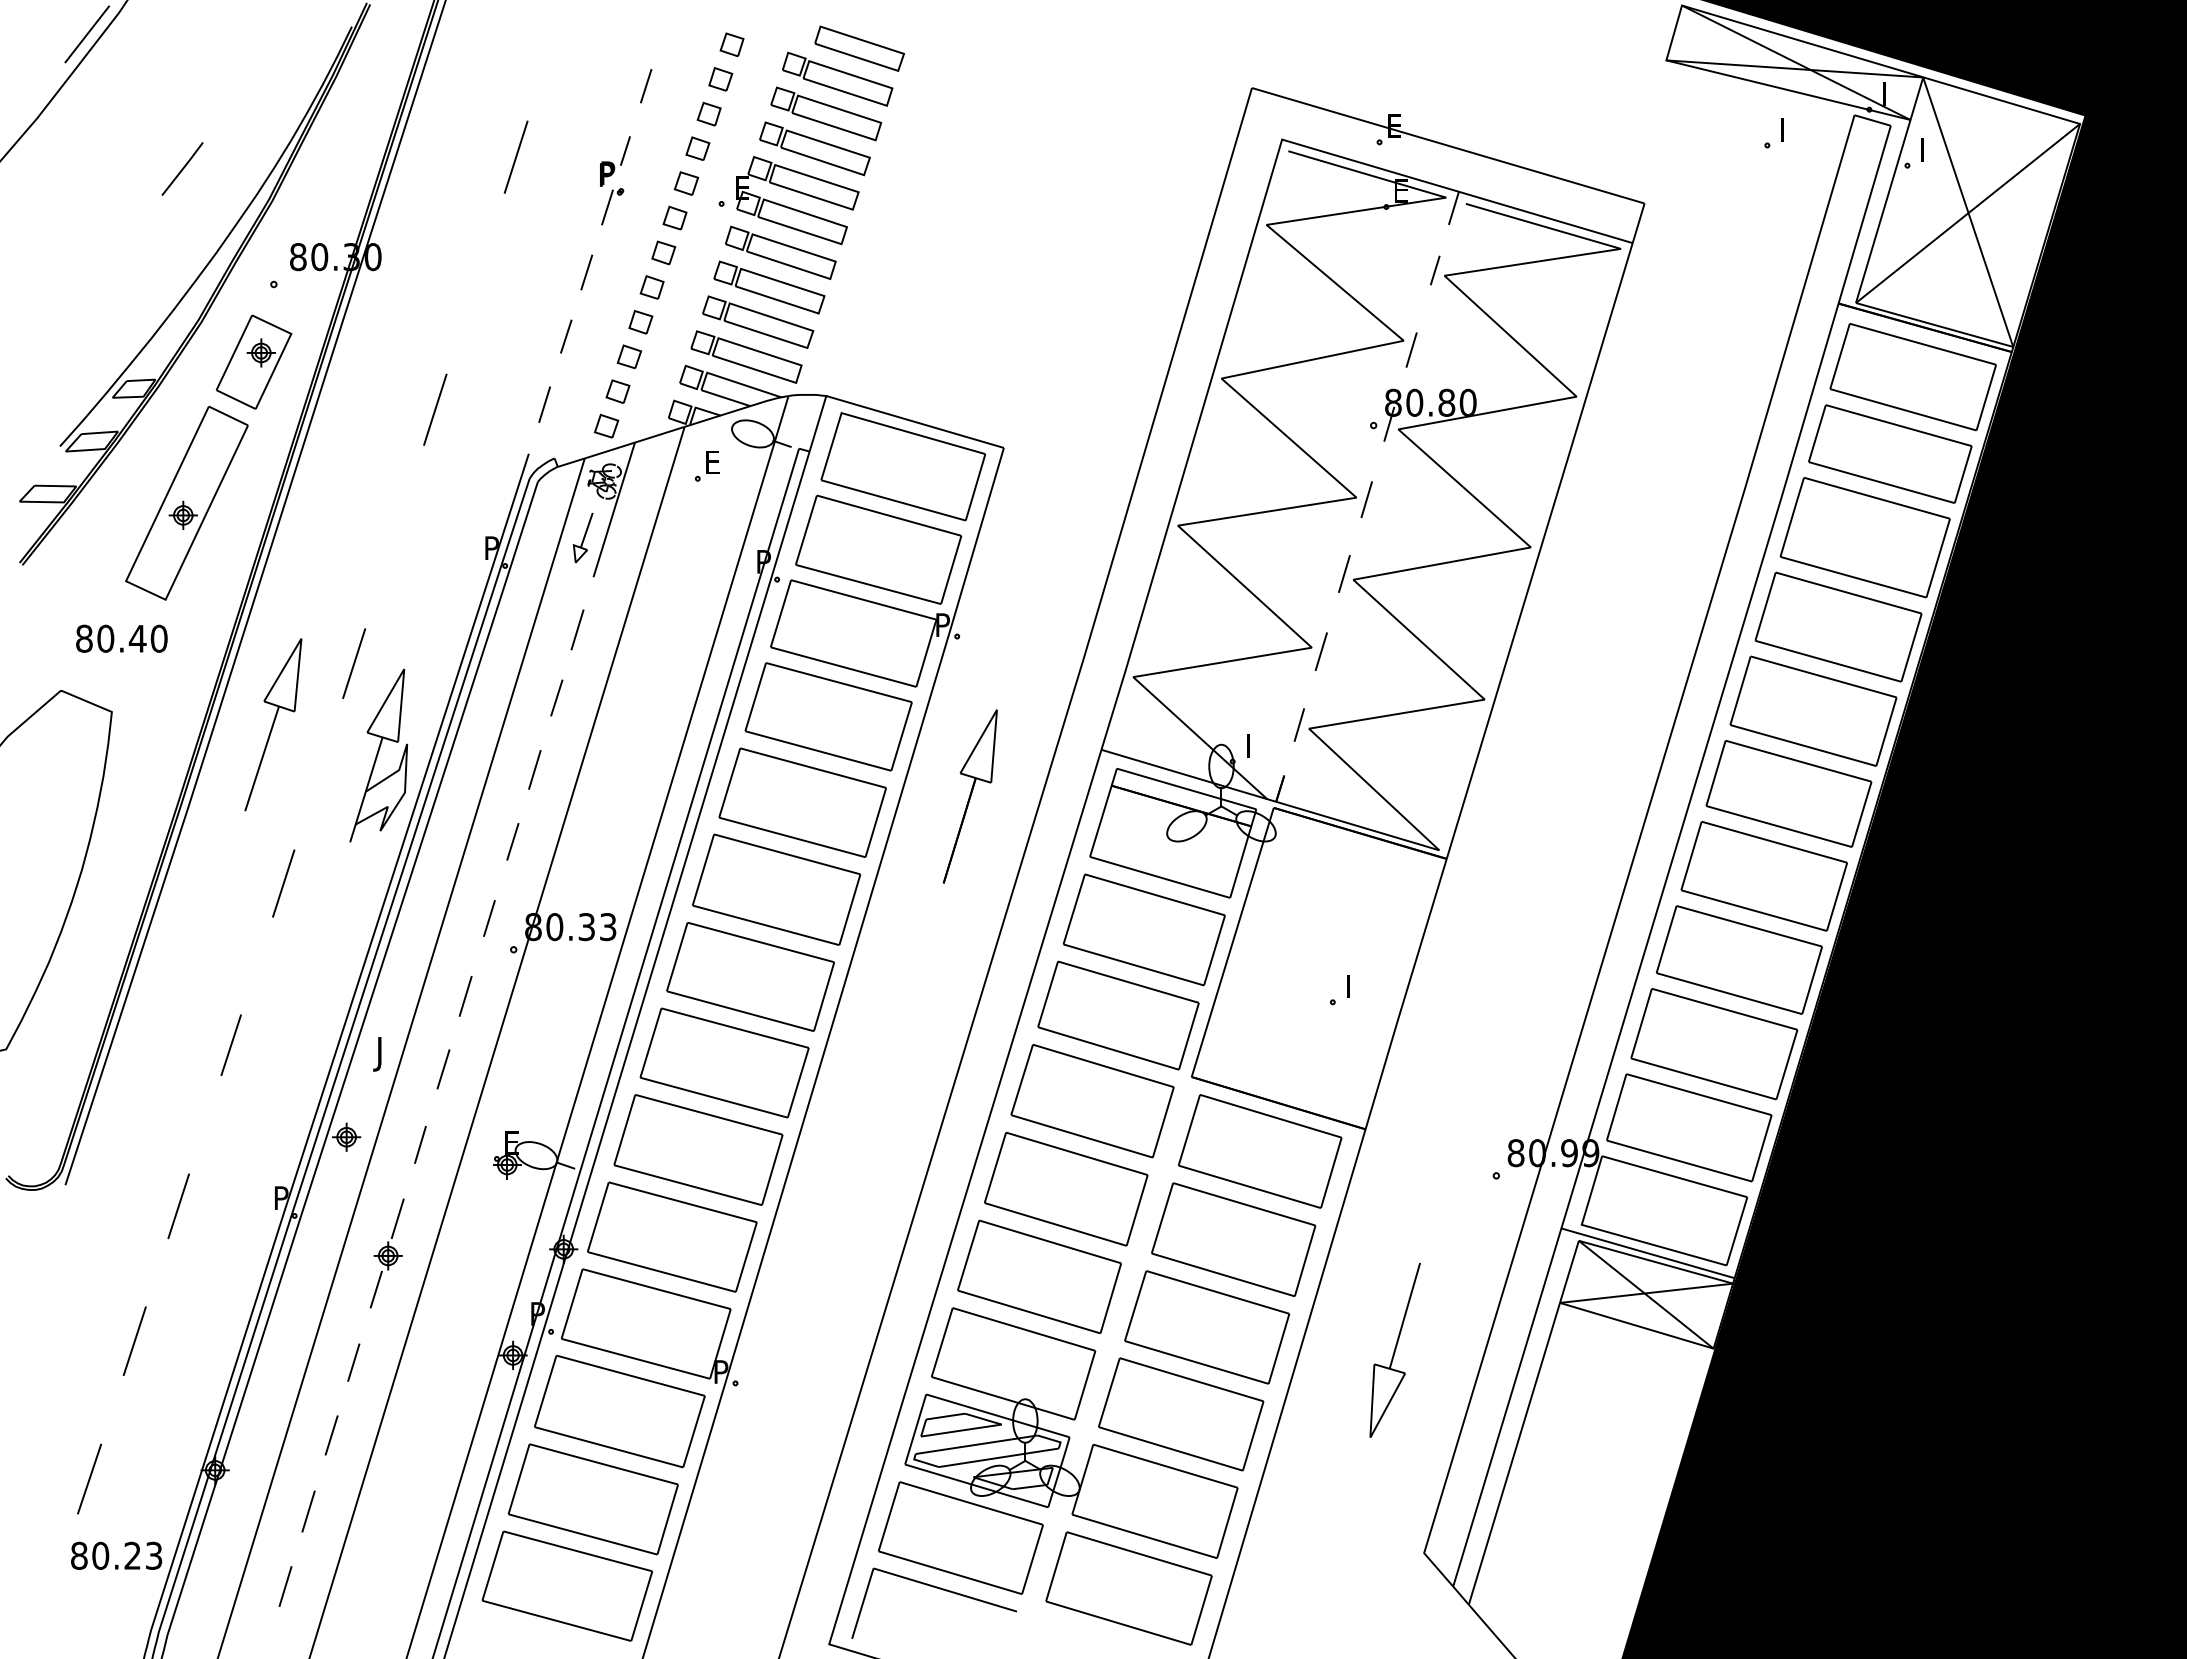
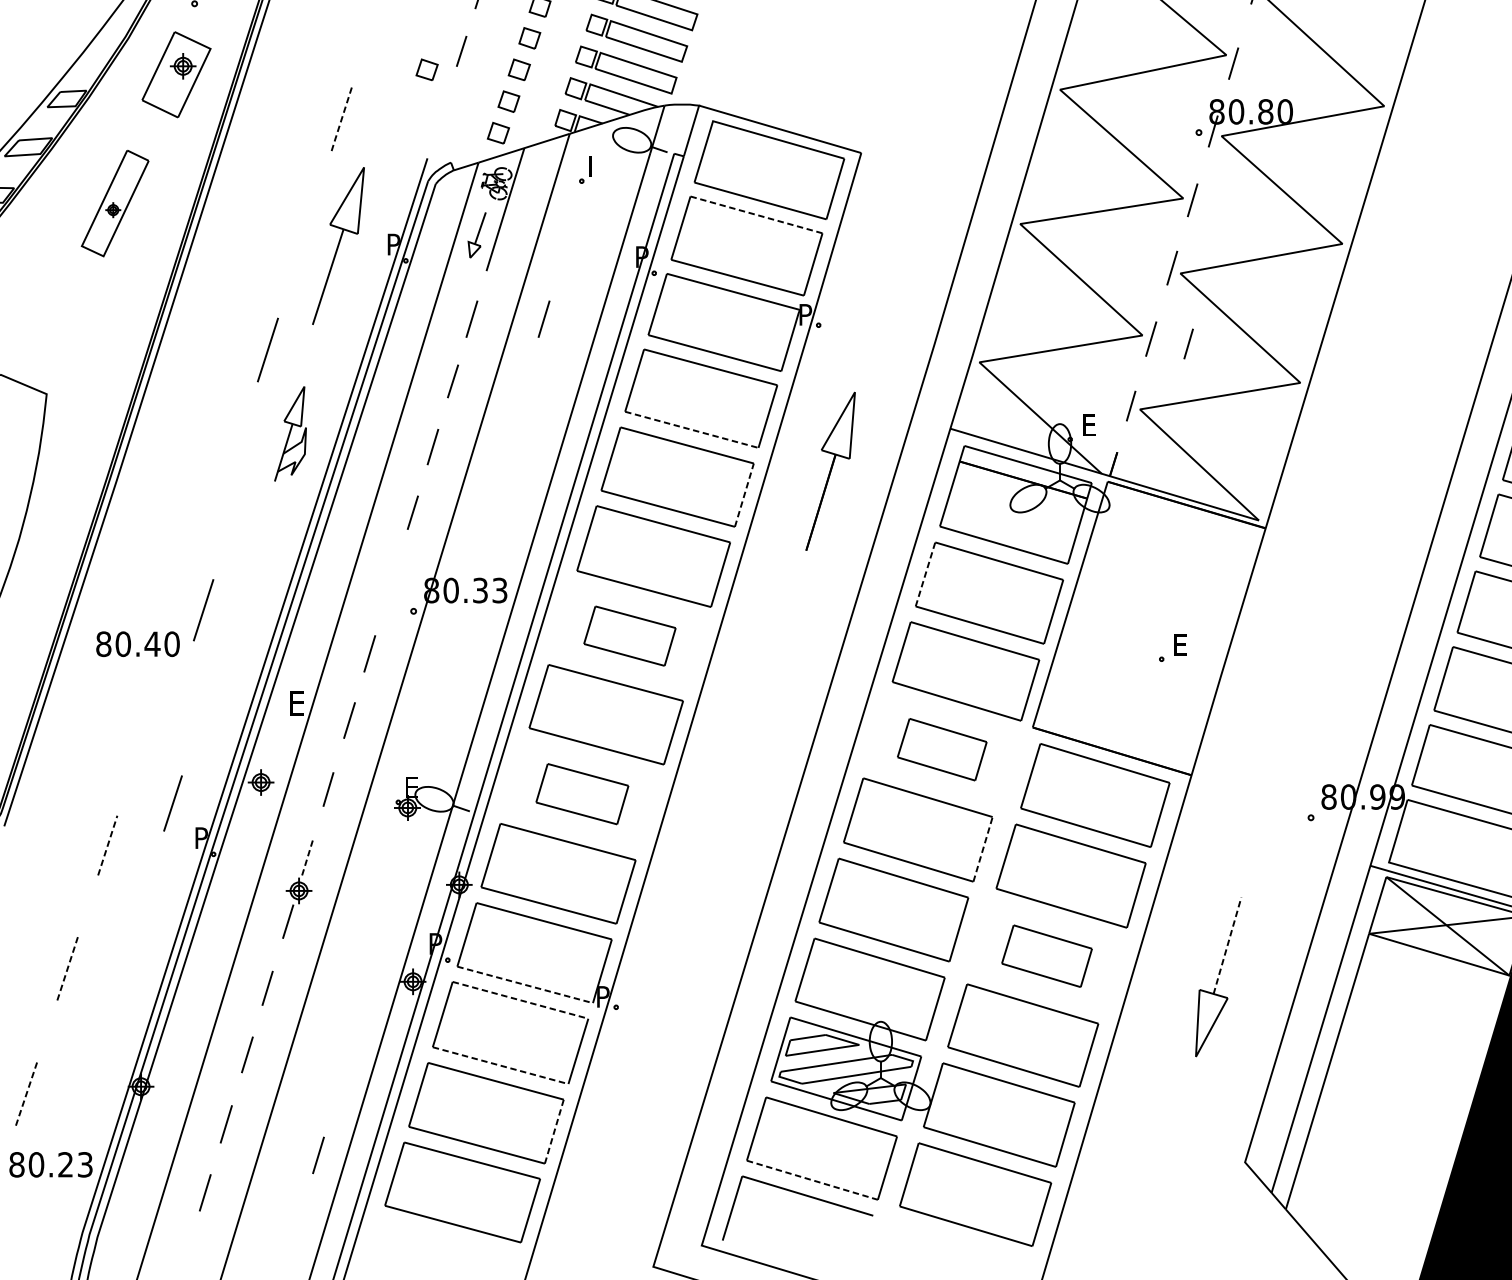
part: (527, 356) -> (426, 69), added
line: (544, 404) -> (441, 113), removed
line: (435, 410) -> (342, 118), solid -> dashed
text: (714, 462) -> (597, 166), E -> I
part: (186, 502) -> (114, 202), size x0.6
line: (889, 515) -> (756, 214), solid -> dashed
line: (656, 629) -> (544, 318), added
text: (121, 638) -> (137, 643), moved
line: (1361, 656) -> (1187, 343), added
part: (273, 724) -> (338, 245), moved
text: (1254, 745) -> (1090, 424), I -> E
line: (818, 751) -> (691, 430), solid -> dashed
part: (378, 755) -> (290, 433), size x0.6
line: (876, 822) -> (744, 495), solid -> dashed
line: (283, 883) -> (203, 610), moved
line: (1074, 909) -> (925, 574), solid -> dashed
line: (489, 918) -> (391, 582), removed
part: (750, 976) -> (629, 635), size x0.6
text: (1355, 986) -> (1182, 644), I -> E
line: (230, 1044) -> (172, 802), moved
text: (383, 1054) -> (294, 706), J -> E
part: (1092, 1101) -> (942, 749), size x0.6
part: (698, 1149) -> (582, 793), size x0.6
line: (178, 1205) -> (107, 844), solid -> dashed
line: (1137, 1210) -> (983, 849), solid -> dashed
line: (397, 1218) -> (307, 856), solid -> dashed
line: (1405, 1315) -> (1228, 945), solid -> dashed
part: (1207, 1327) -> (1047, 956), size x0.6
line: (134, 1340) -> (67, 968), solid -> dashed
line: (635, 1358) -> (524, 984), solid -> dashed
line: (630, 1375) -> (520, 1000), solid -> dashed
line: (608, 1447) -> (500, 1065), solid -> dashed
line: (89, 1479) -> (26, 1095), solid -> dashed
line: (667, 1519) -> (554, 1131), solid -> dashed
line: (409, 1545) -> (318, 1155), added
line: (950, 1572) -> (812, 1180), solid -> dashed

